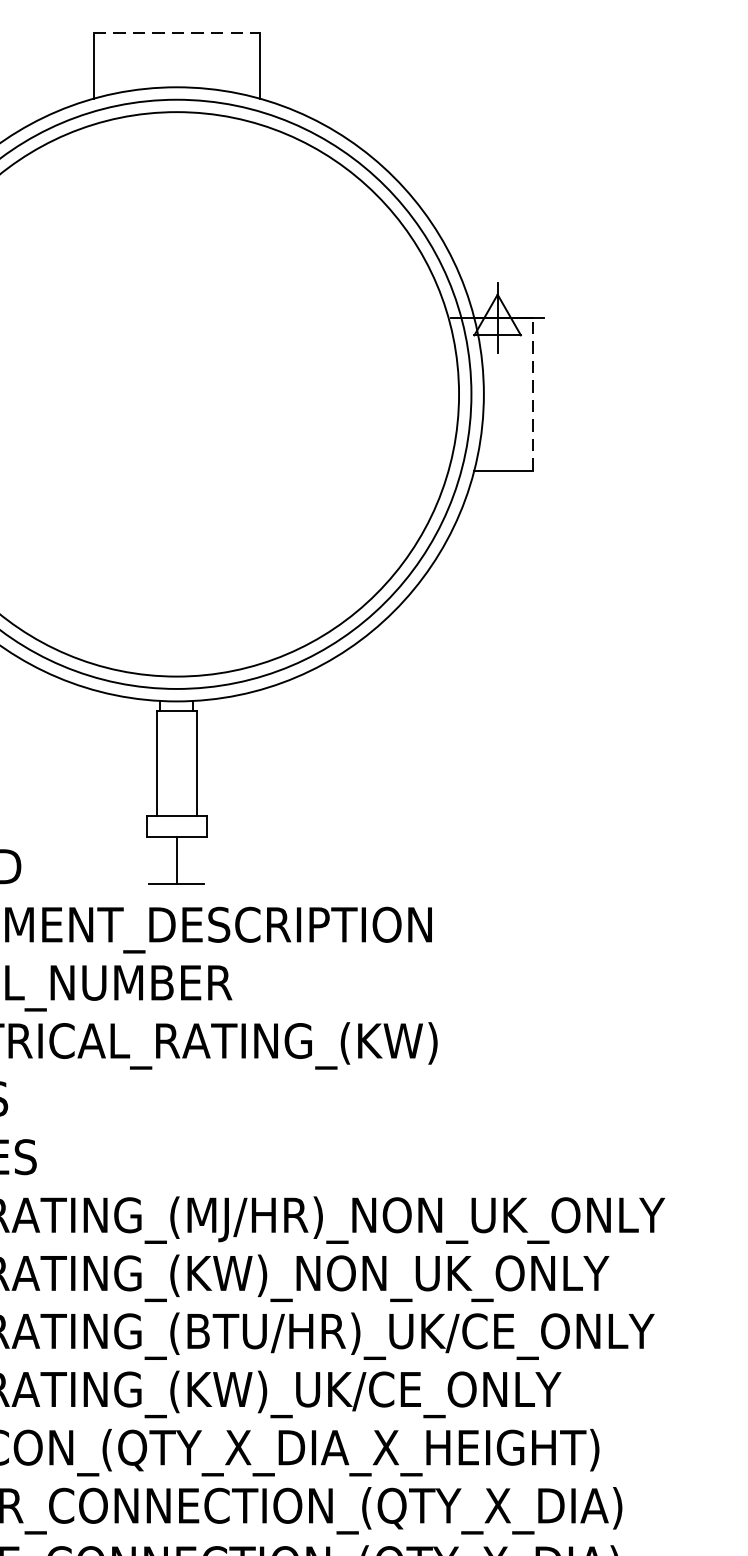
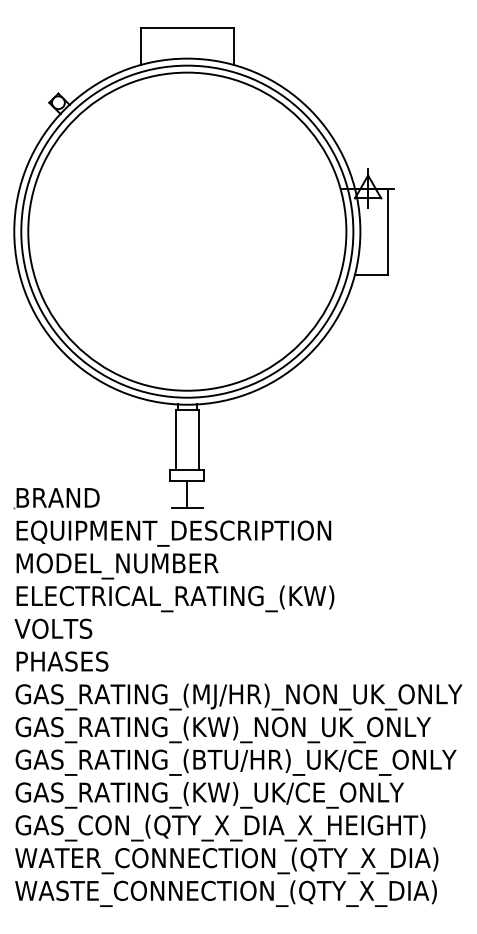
line: (177, 33) -> (187, 28), dashed -> solid
line: (533, 394) -> (388, 231), dashed -> solid

